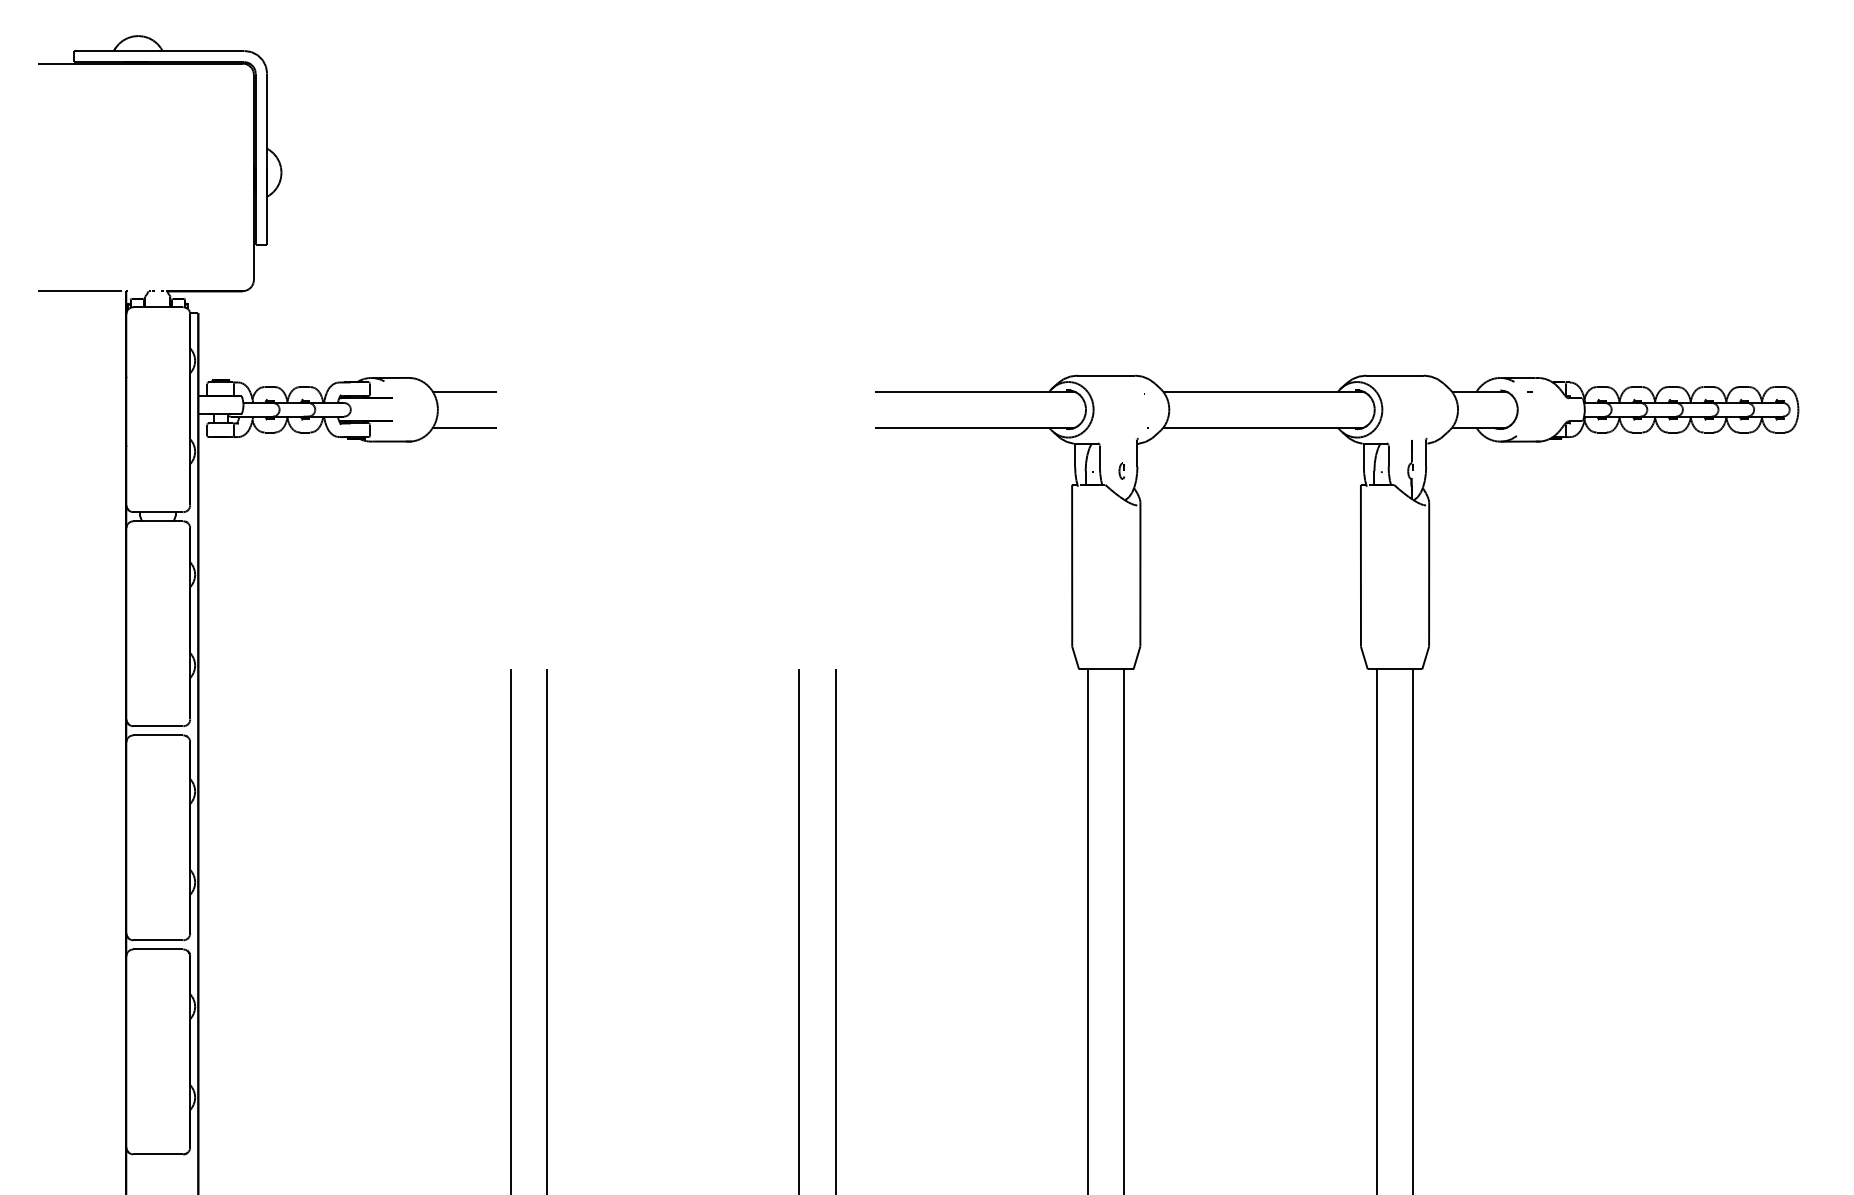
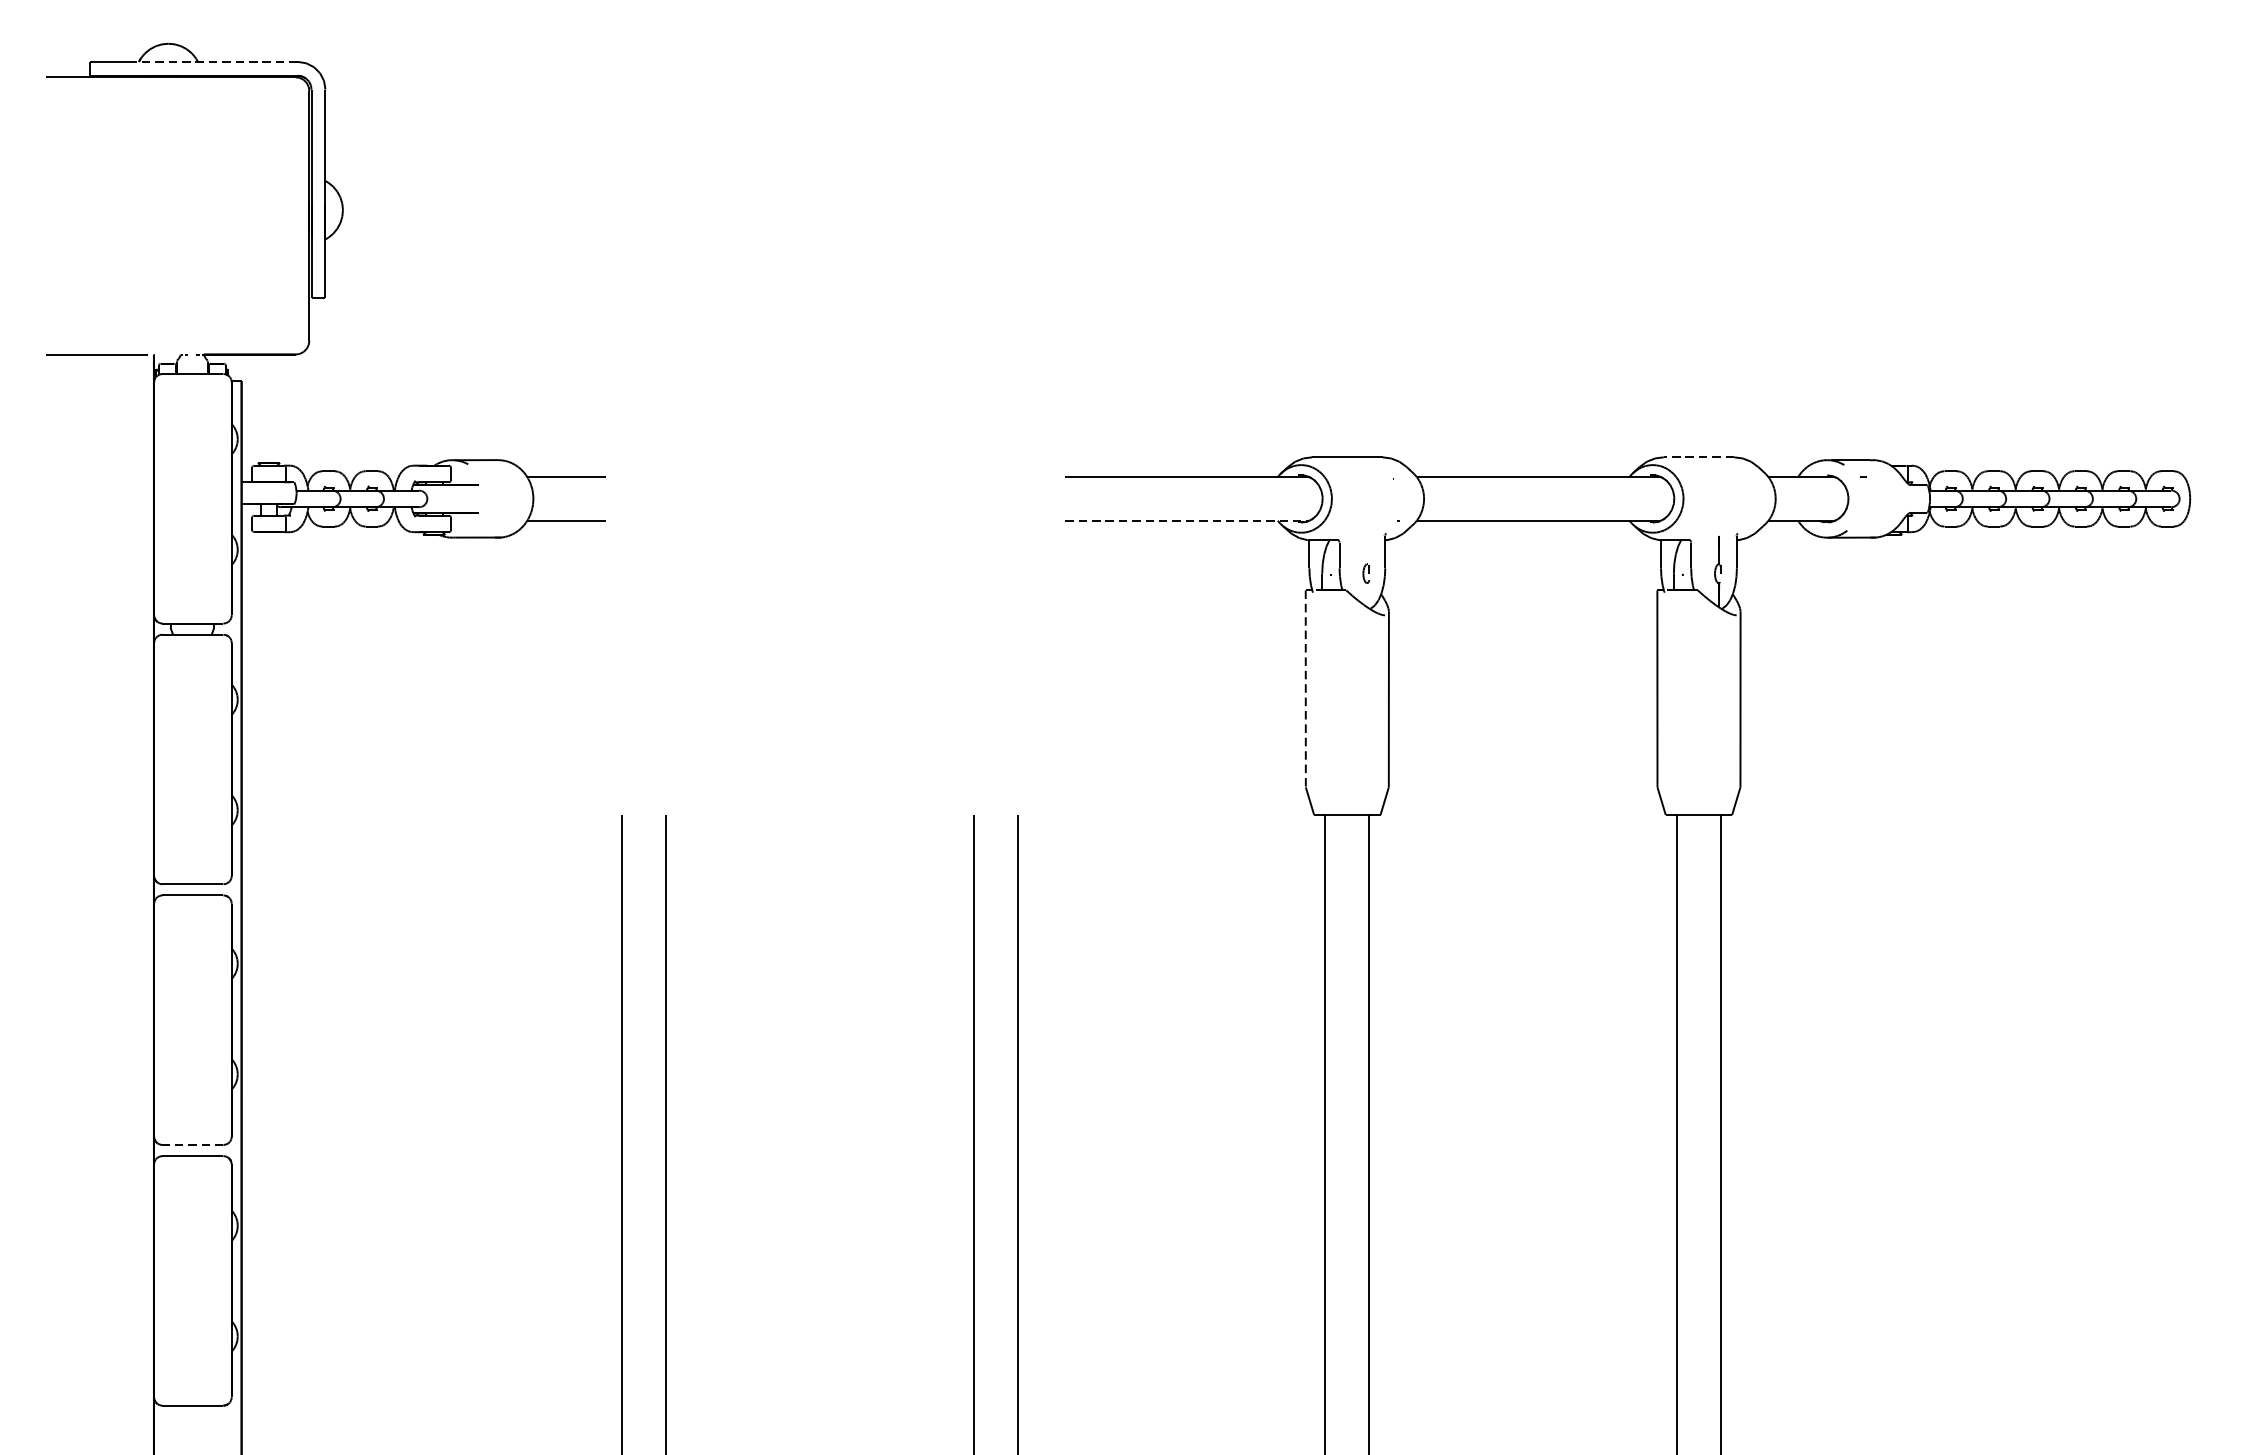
line: (174, 50) -> (212, 61), solid -> dashed
line: (1395, 375) -> (1699, 457), solid -> dashed
line: (975, 427) -> (1188, 520), solid -> dashed
line: (1072, 565) -> (1306, 688), solid -> dashed
line: (157, 940) -> (191, 1145), solid -> dashed

